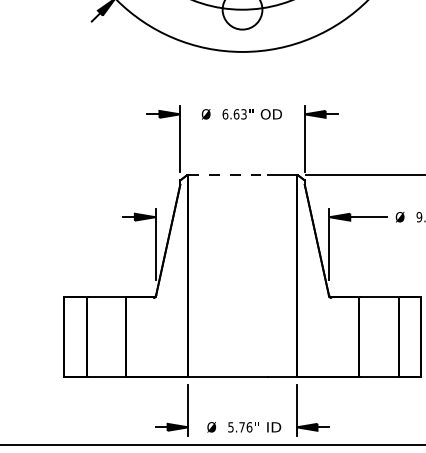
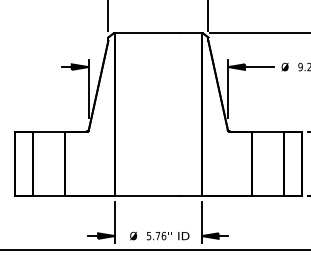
line: (228, 175) -> (147, 33), dashed -> solid

